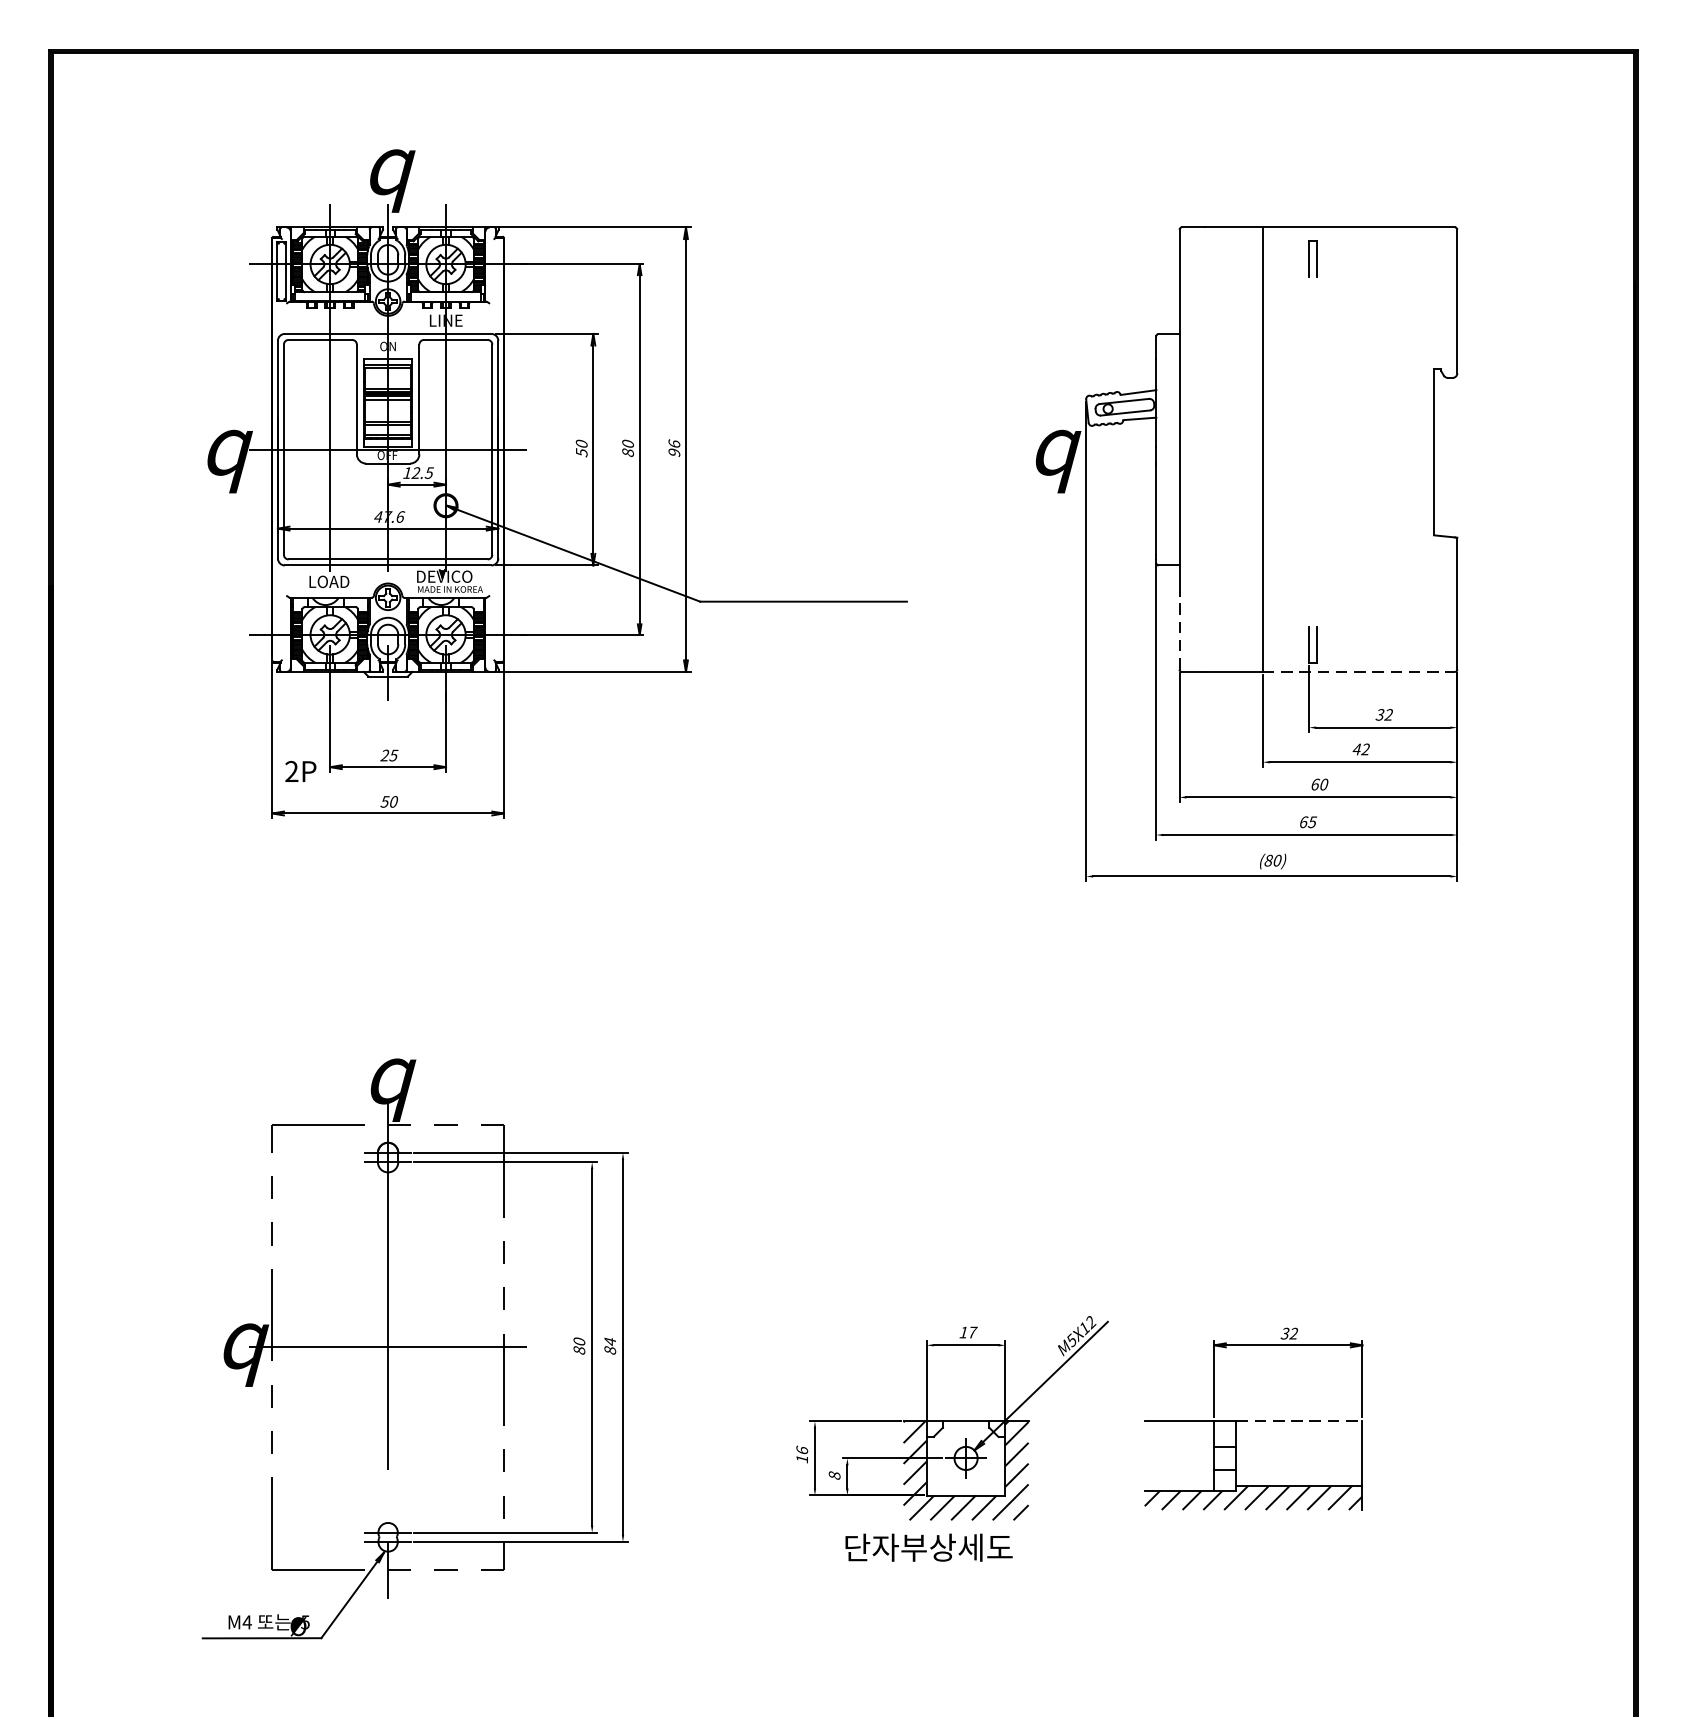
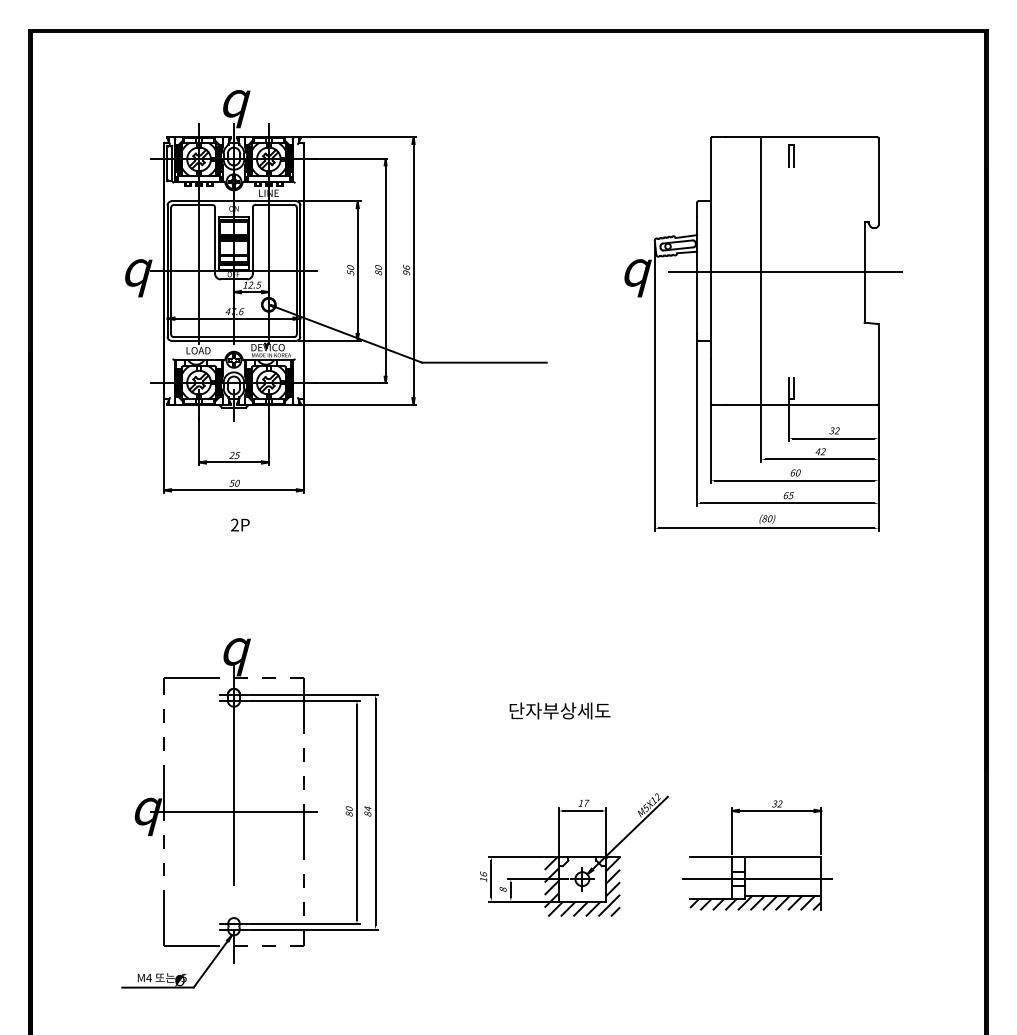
line: (1302, 452) -> (785, 272), added
line: (1180, 631) -> (711, 380), dashed -> solid
line: (1359, 672) -> (819, 405), dashed -> solid
text: (301, 770) -> (240, 524), moved
line: (1299, 1420) -> (783, 856), dashed -> solid
line: (1256, 1458) -> (757, 879), added
text: (928, 1546) -> (559, 710), moved

